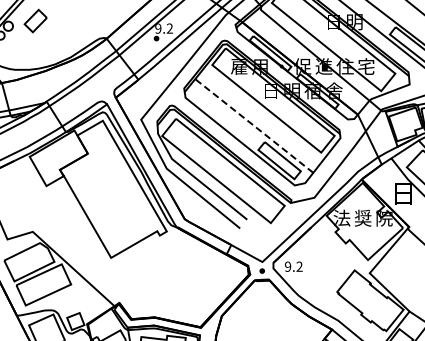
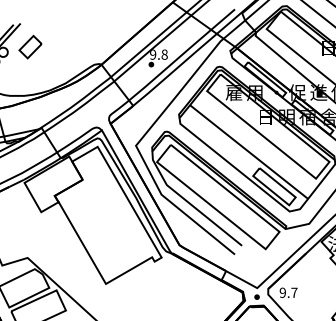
text: (169, 28) -> (164, 54), 9.2 -> 9.8
line: (253, 125) -> (248, 151), dashed -> solid
text: (299, 266) -> (294, 292), 9.2 -> 9.7

